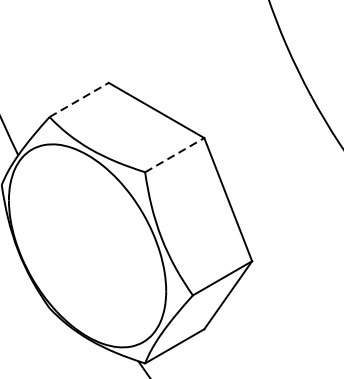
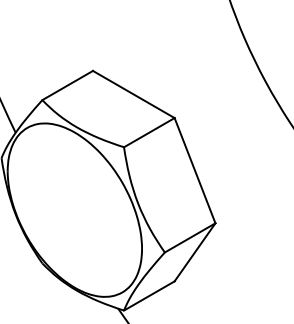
line: (80, 99) -> (68, 85), dashed -> solid
line: (174, 154) -> (149, 132), dashed -> solid

